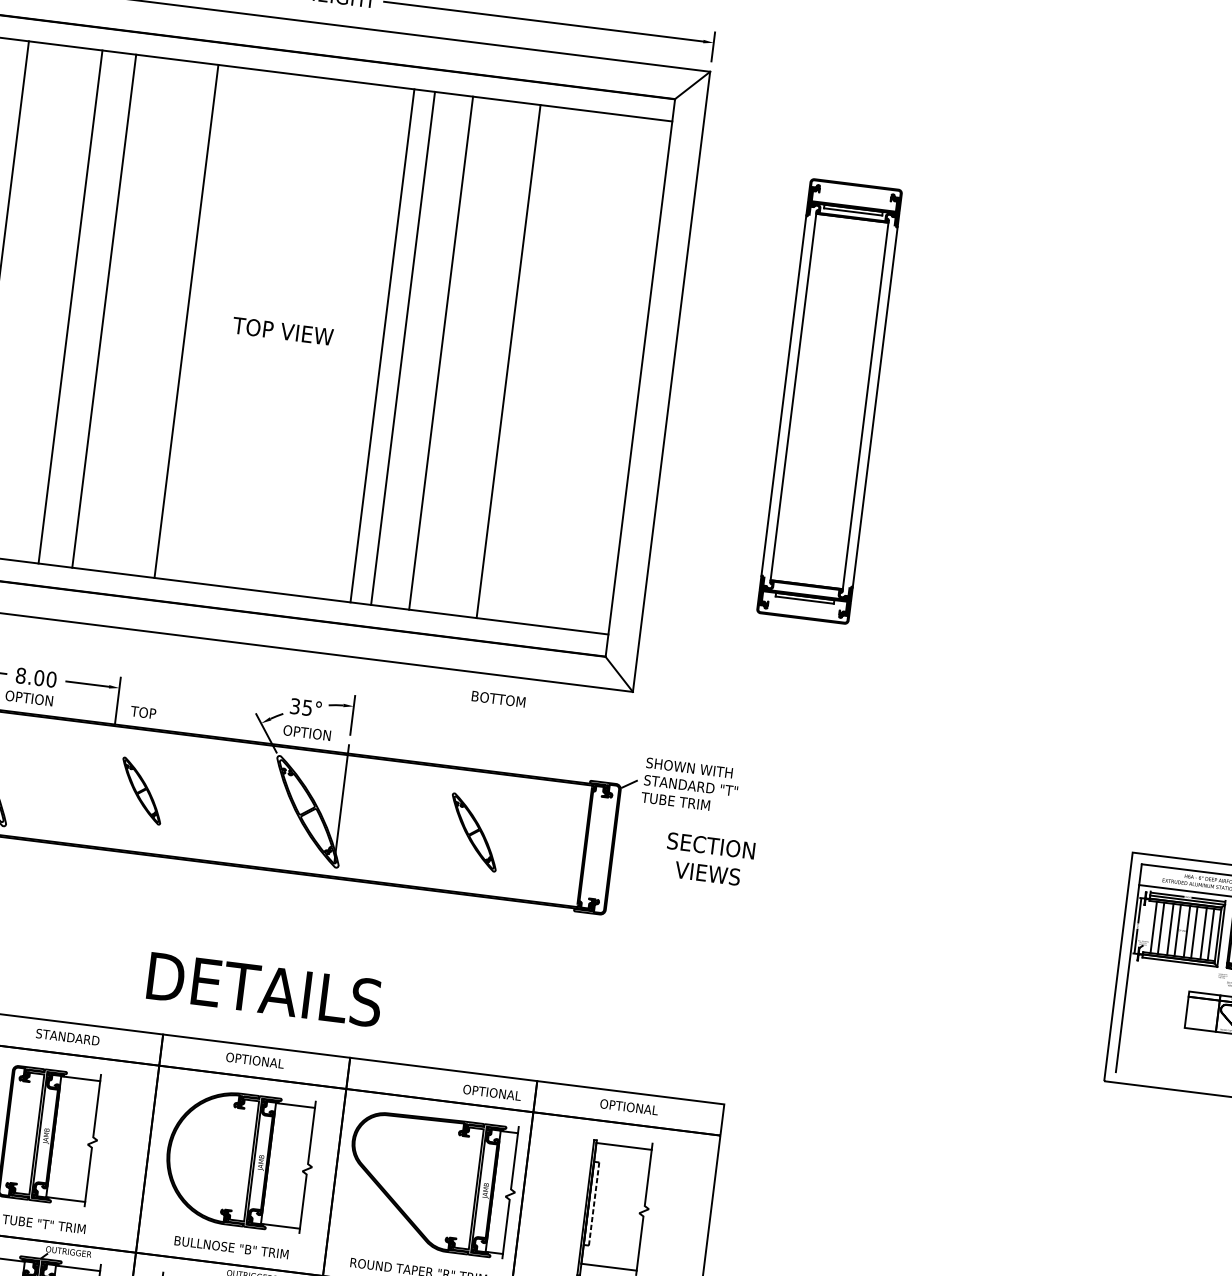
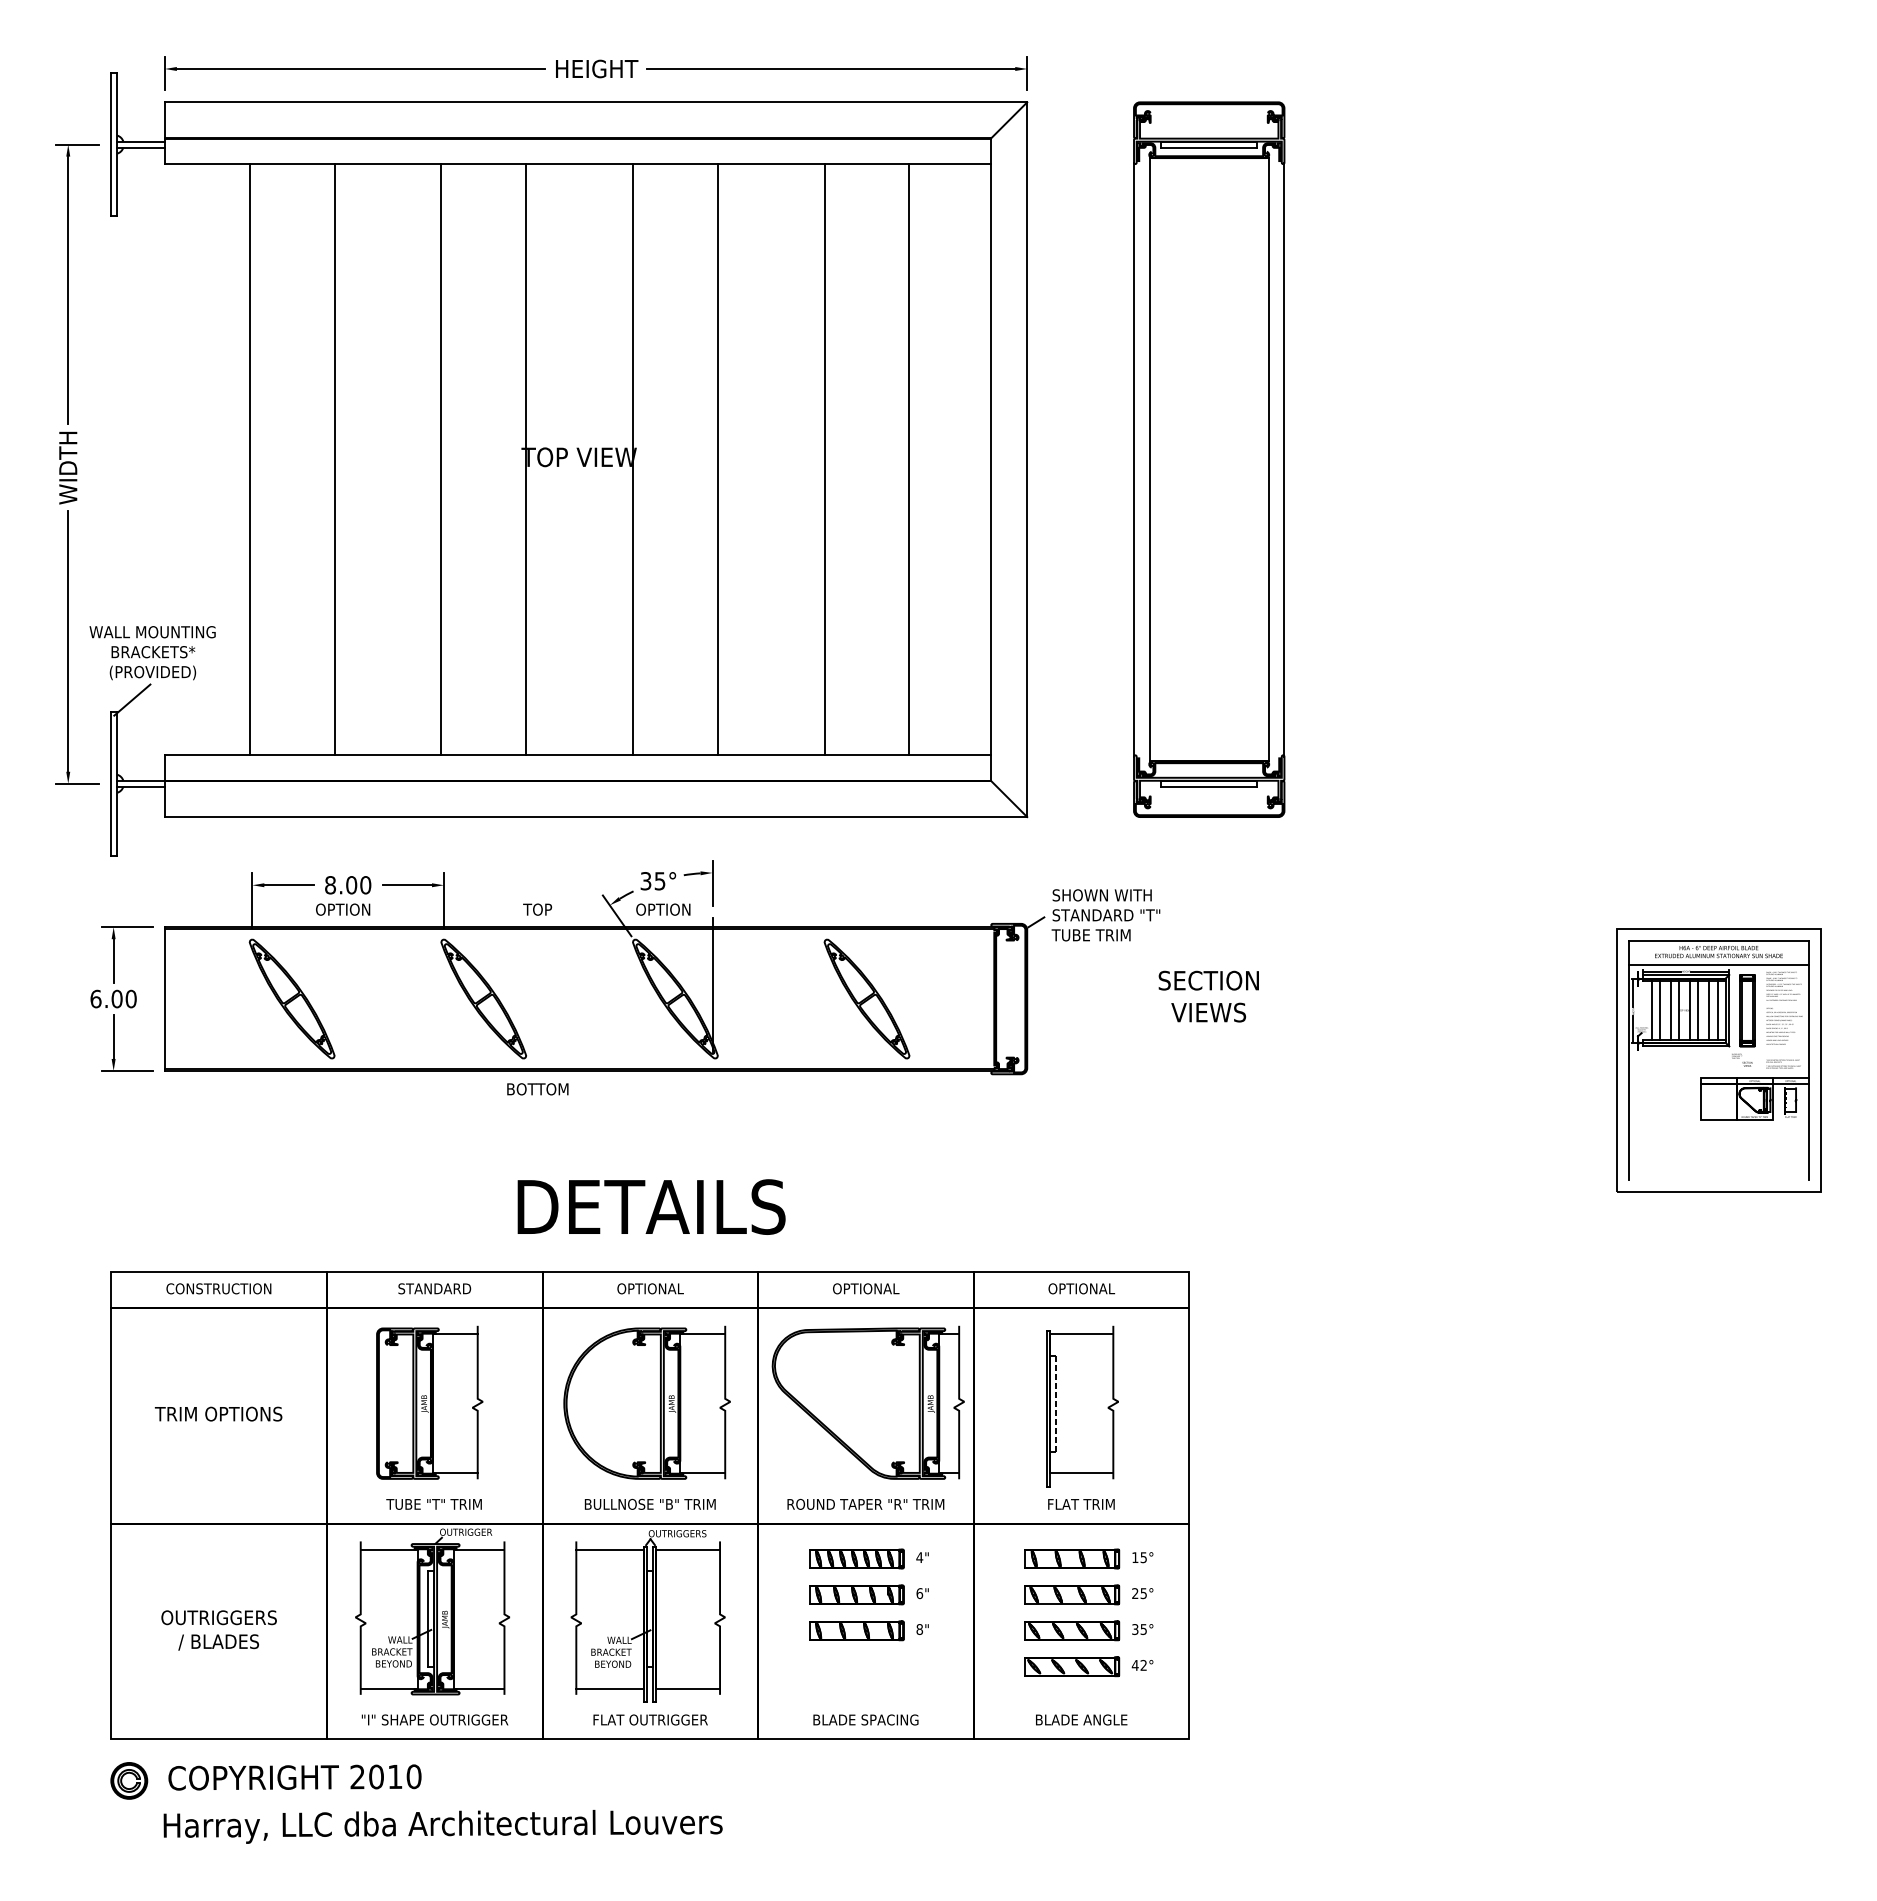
line: (104, 311) -> (441, 459), moved
line: (186, 321) -> (526, 459), moved
line: (382, 345) -> (633, 459), moved
line: (441, 352) -> (824, 459), moved
line: (508, 361) -> (909, 459), moved
part: (829, 401) -> (1209, 459), size x1.43
text: (498, 699) -> (537, 1089), moved
text: (143, 712) -> (537, 909), moved
part: (141, 790) -> (483, 998), size x1.67
part: (473, 832) -> (866, 998), size x1.43
text: (709, 859) -> (1208, 996), moved
text: (492, 1092) -> (866, 1288), moved

